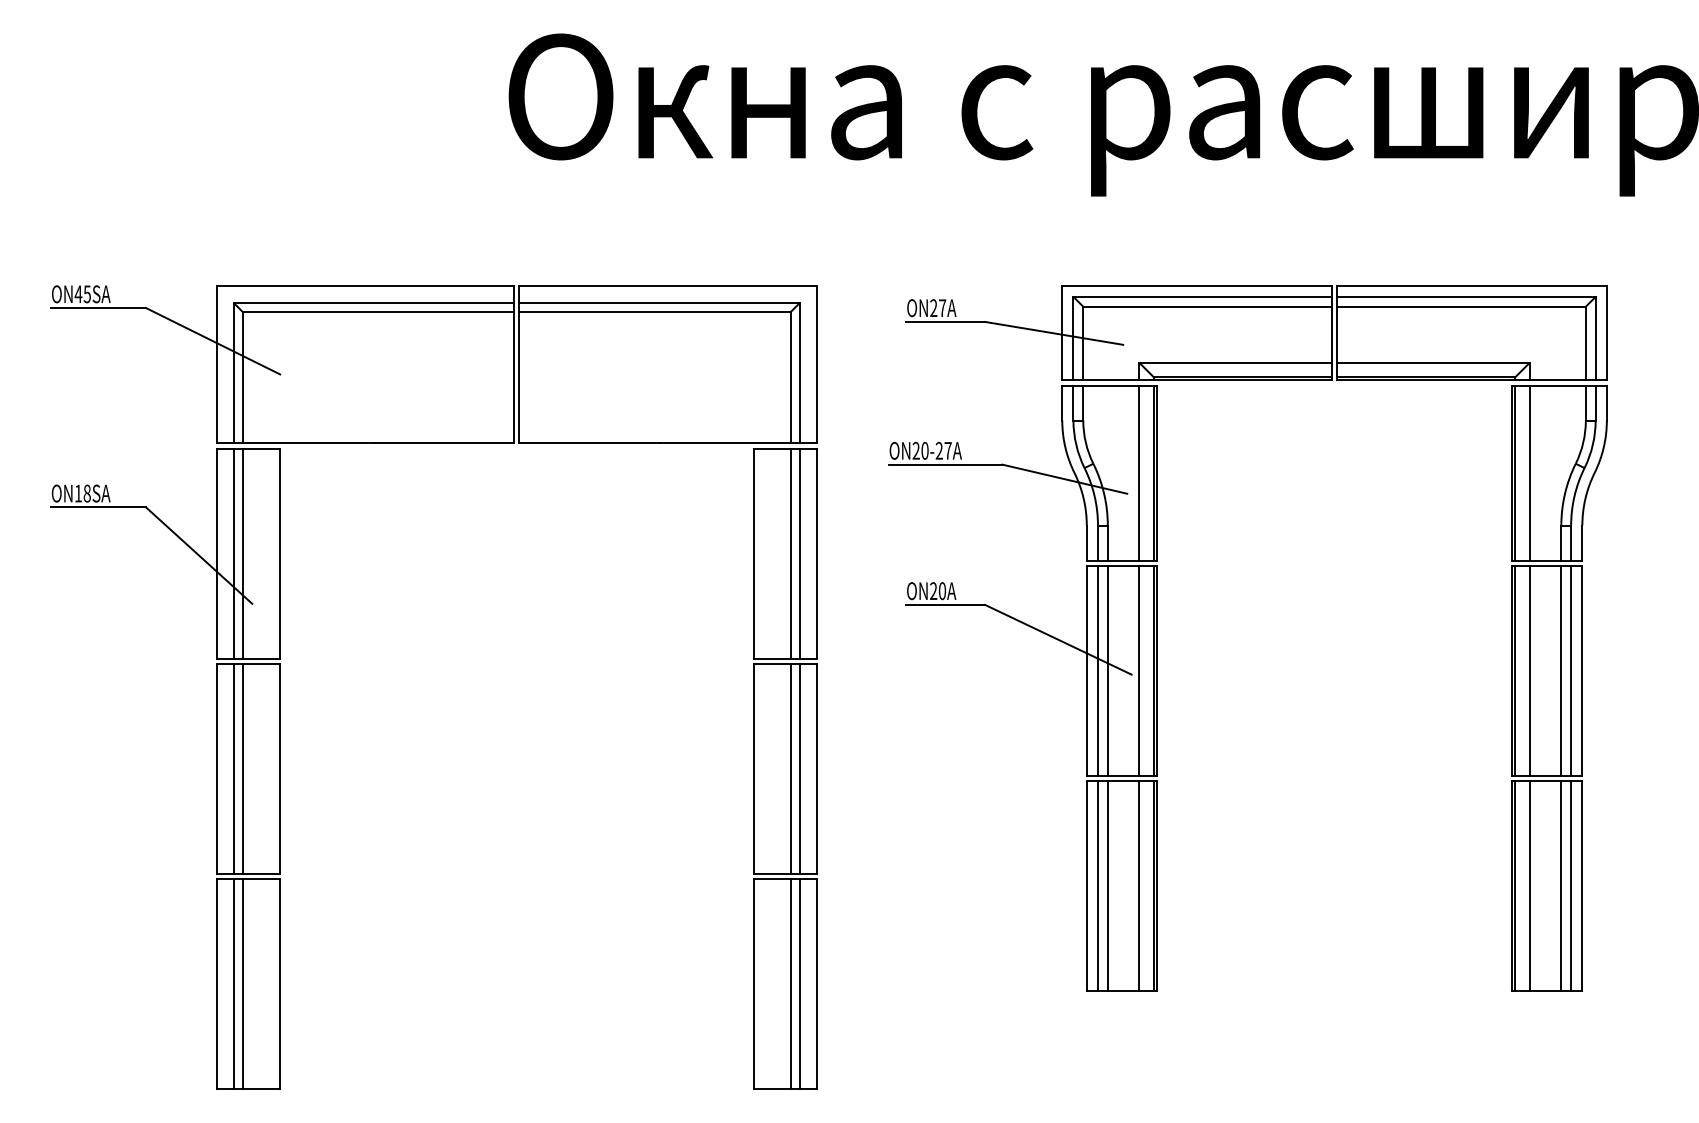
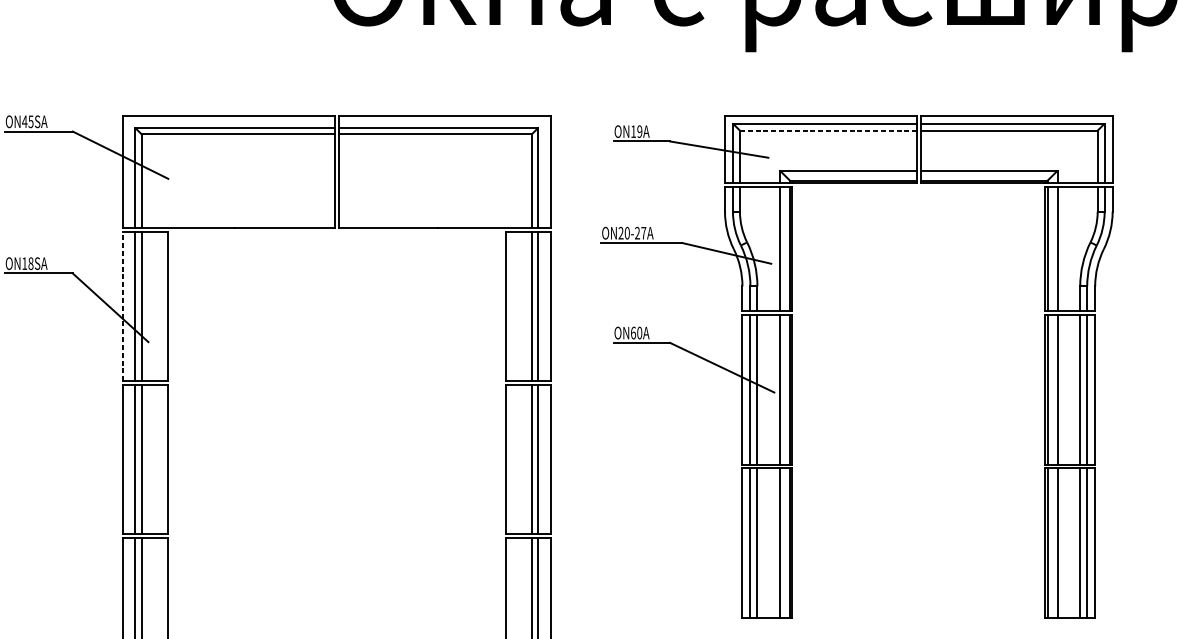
line: (1208, 306) -> (829, 130), solid -> dashed
text: (938, 308) -> (636, 131), ON27A -> ON19A
line: (216, 553) -> (122, 306), solid -> dashed
text: (933, 591) -> (633, 333), ON20A -> ON60A

